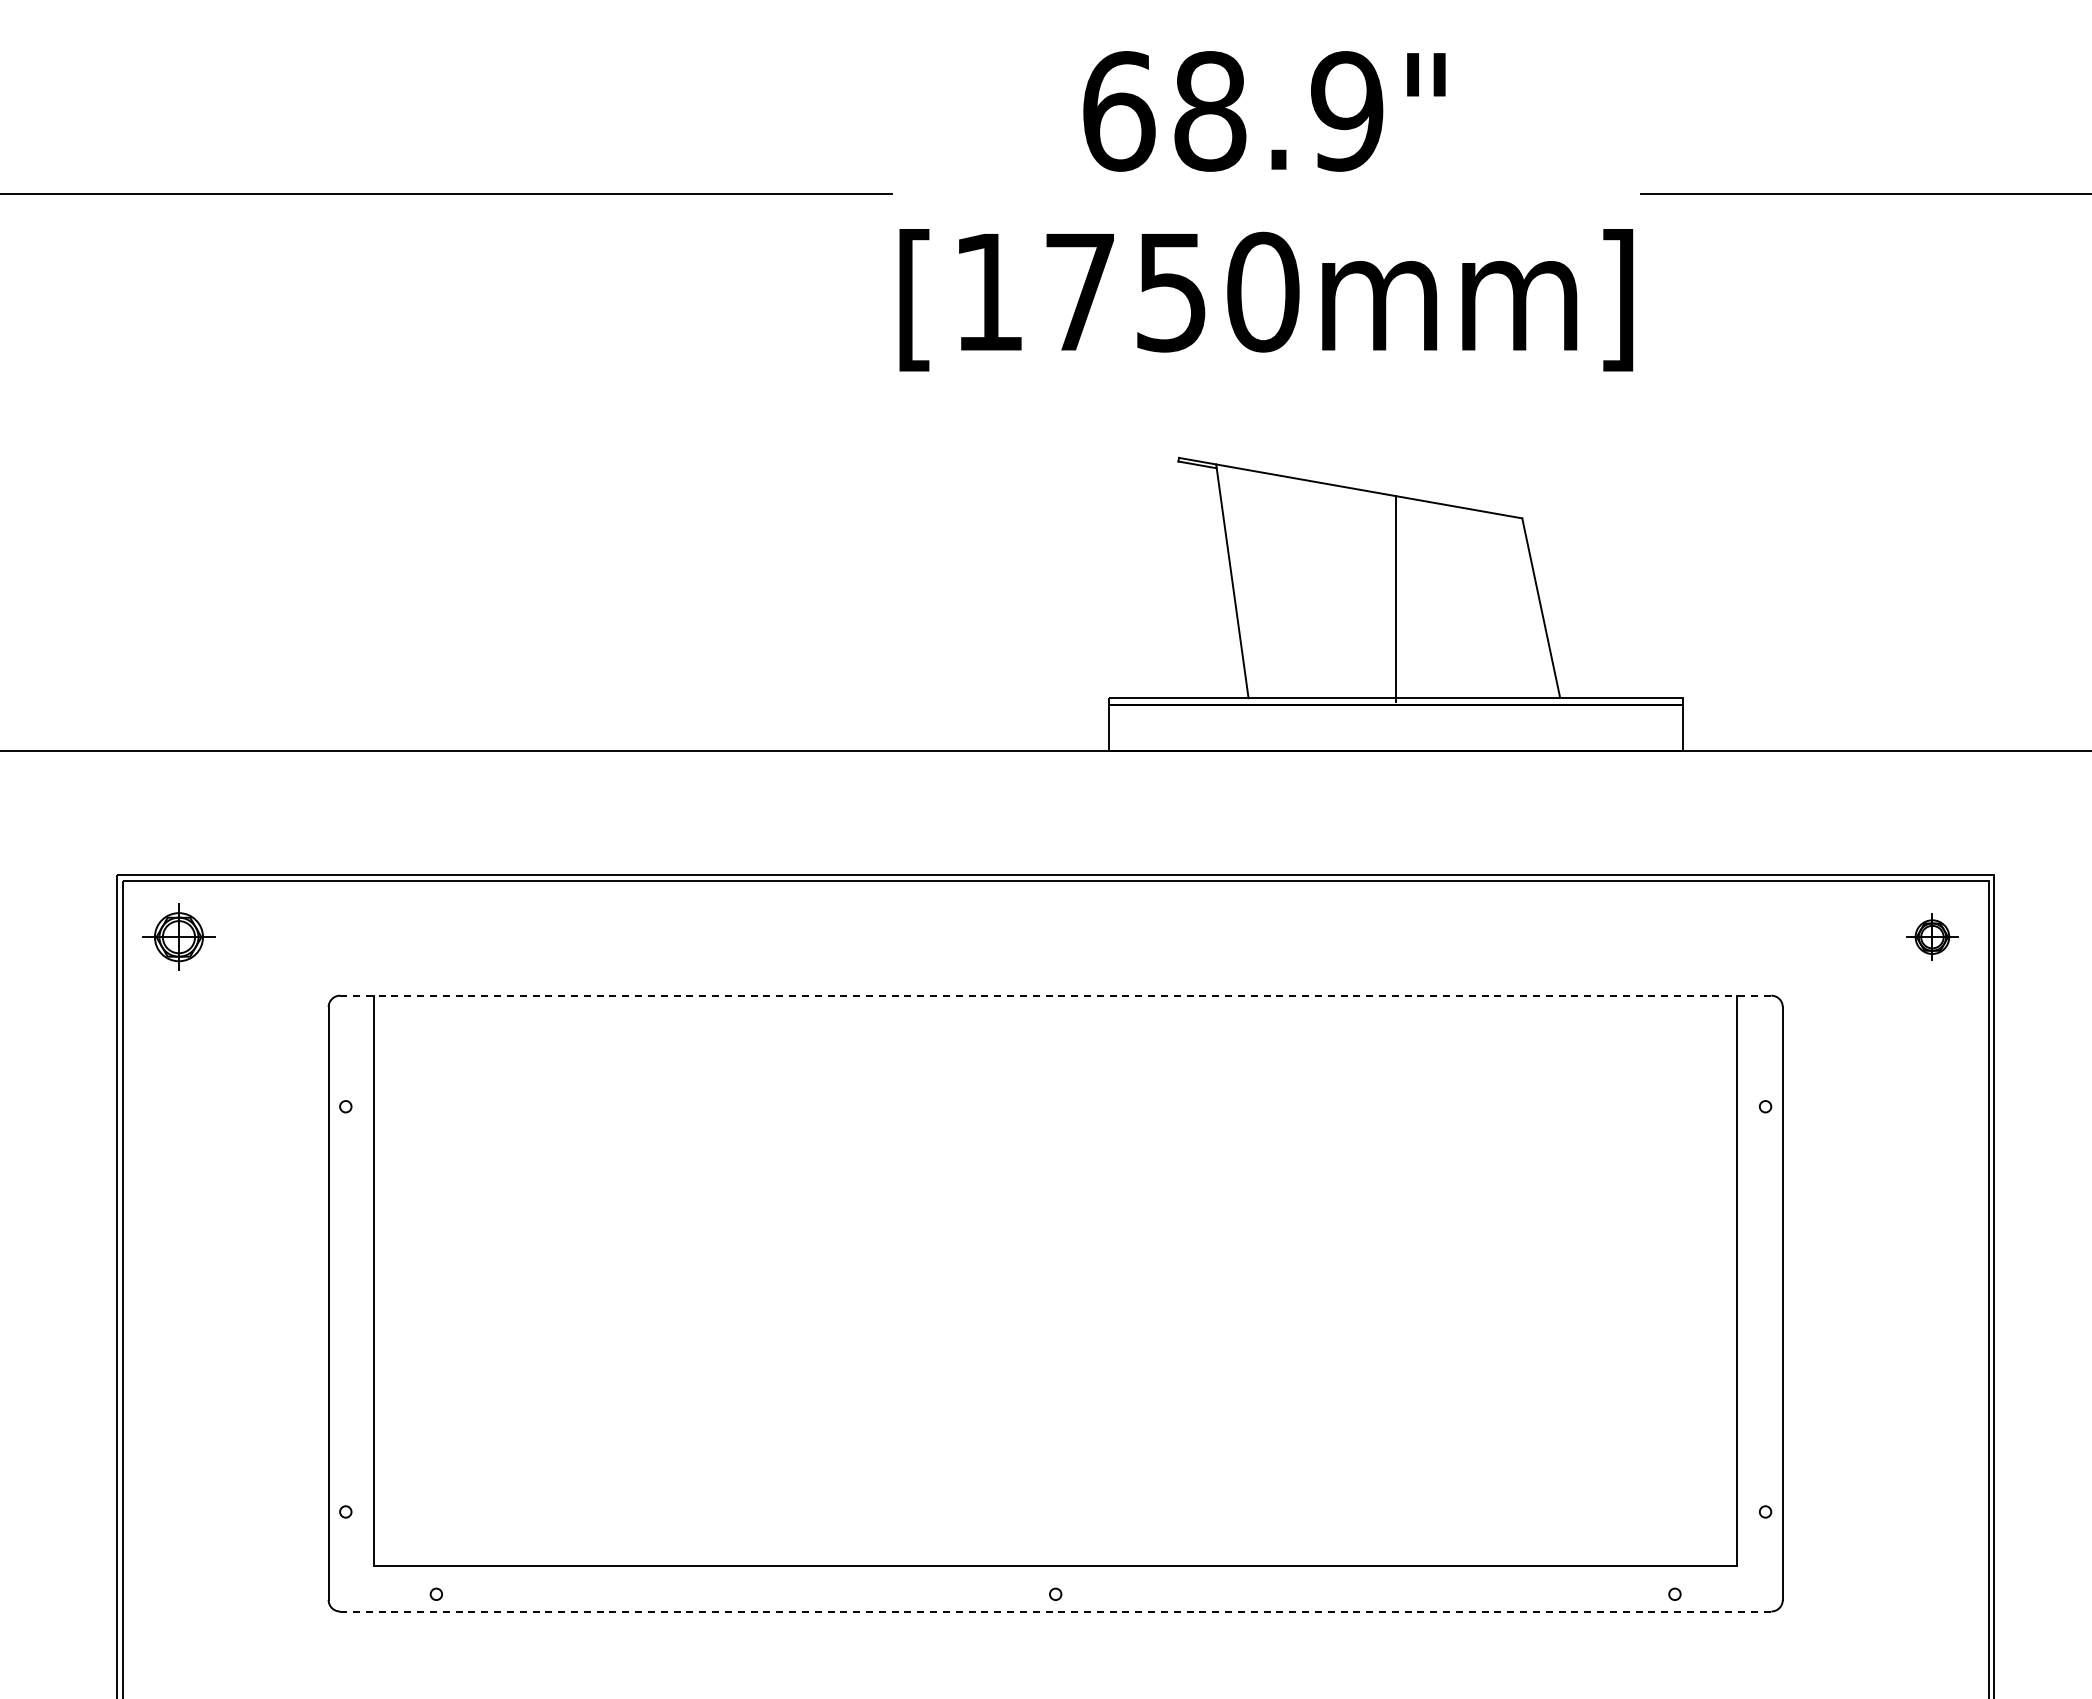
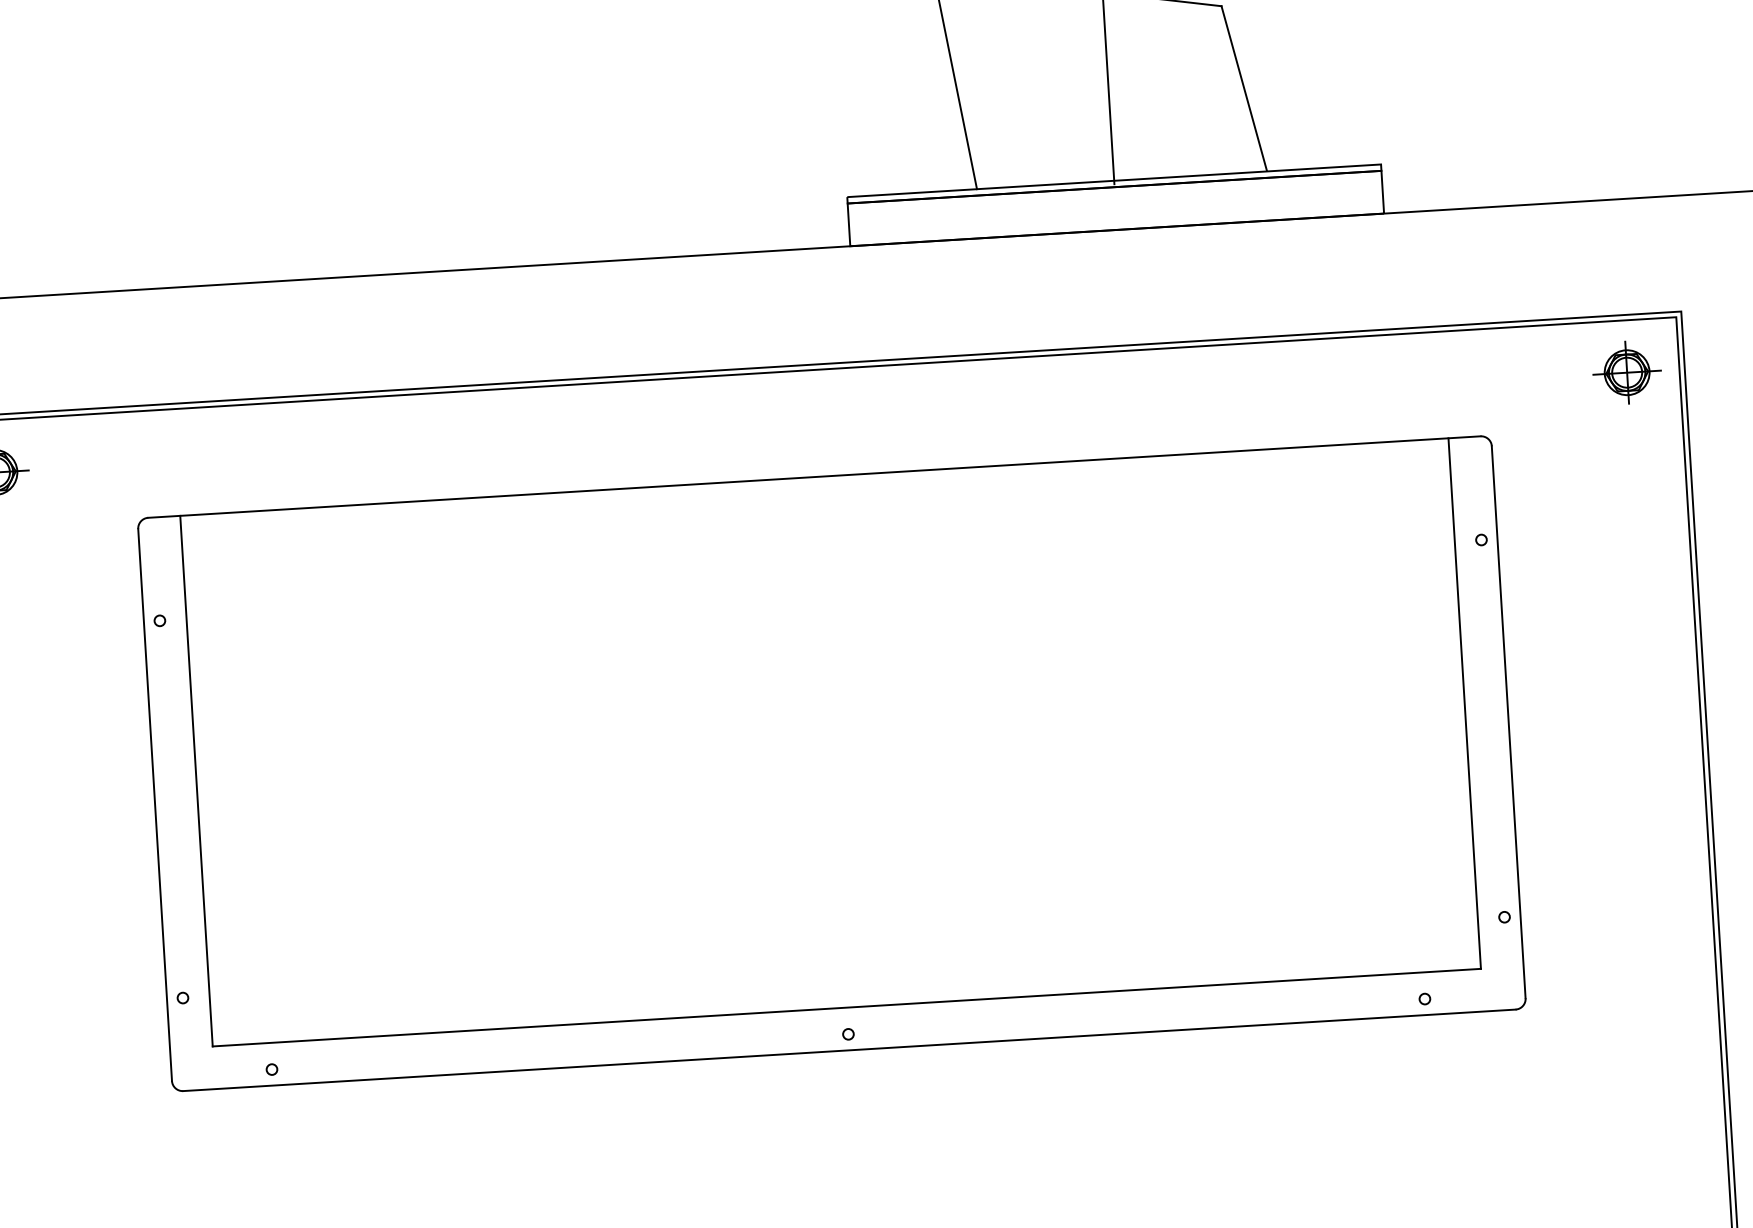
part: (1932, 936) -> (1627, 372), size x1.43
line: (1055, 995) -> (814, 476), dashed -> solid
line: (1055, 1611) -> (849, 1050), dashed -> solid

